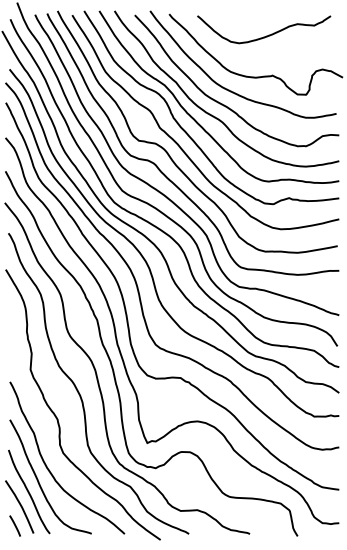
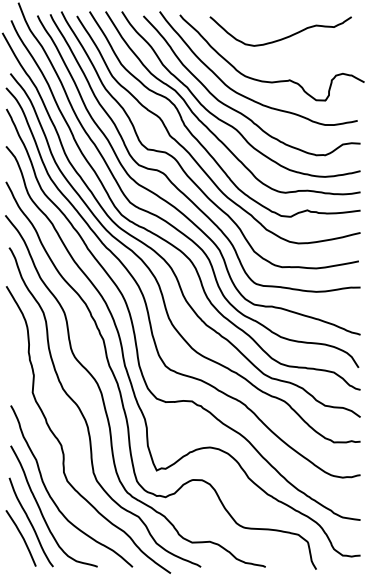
line: (14, 525) -> (15, 558), removed

